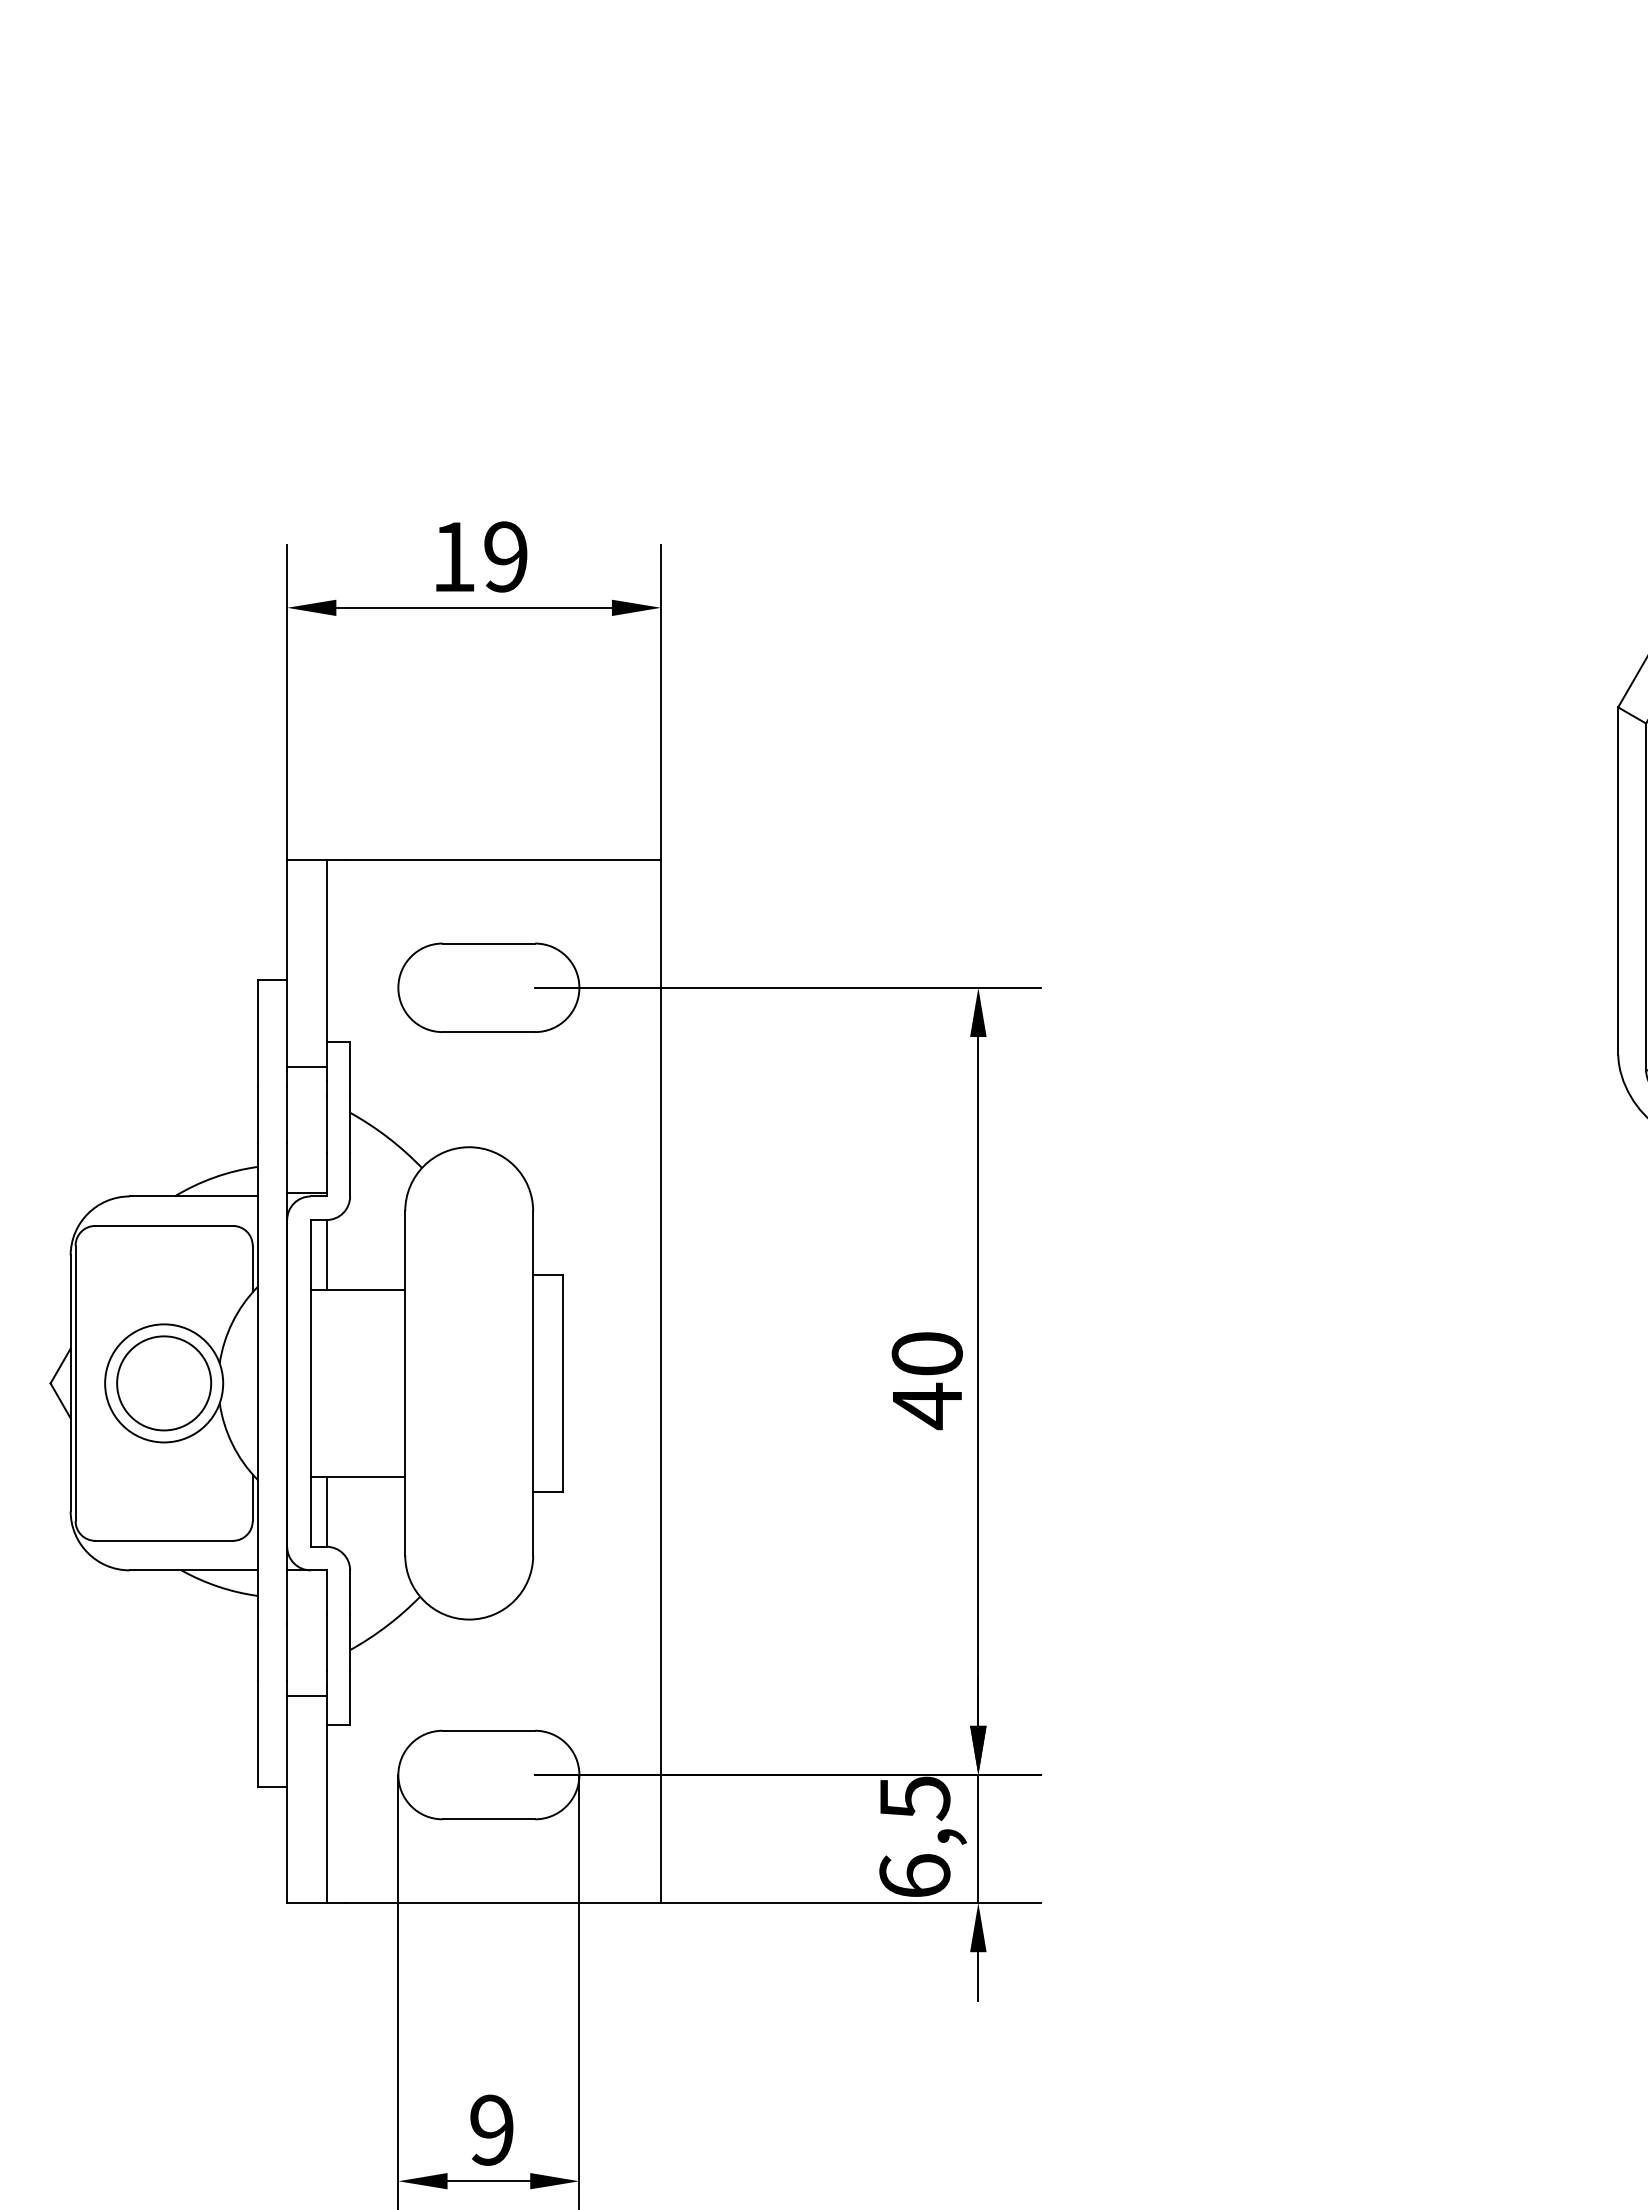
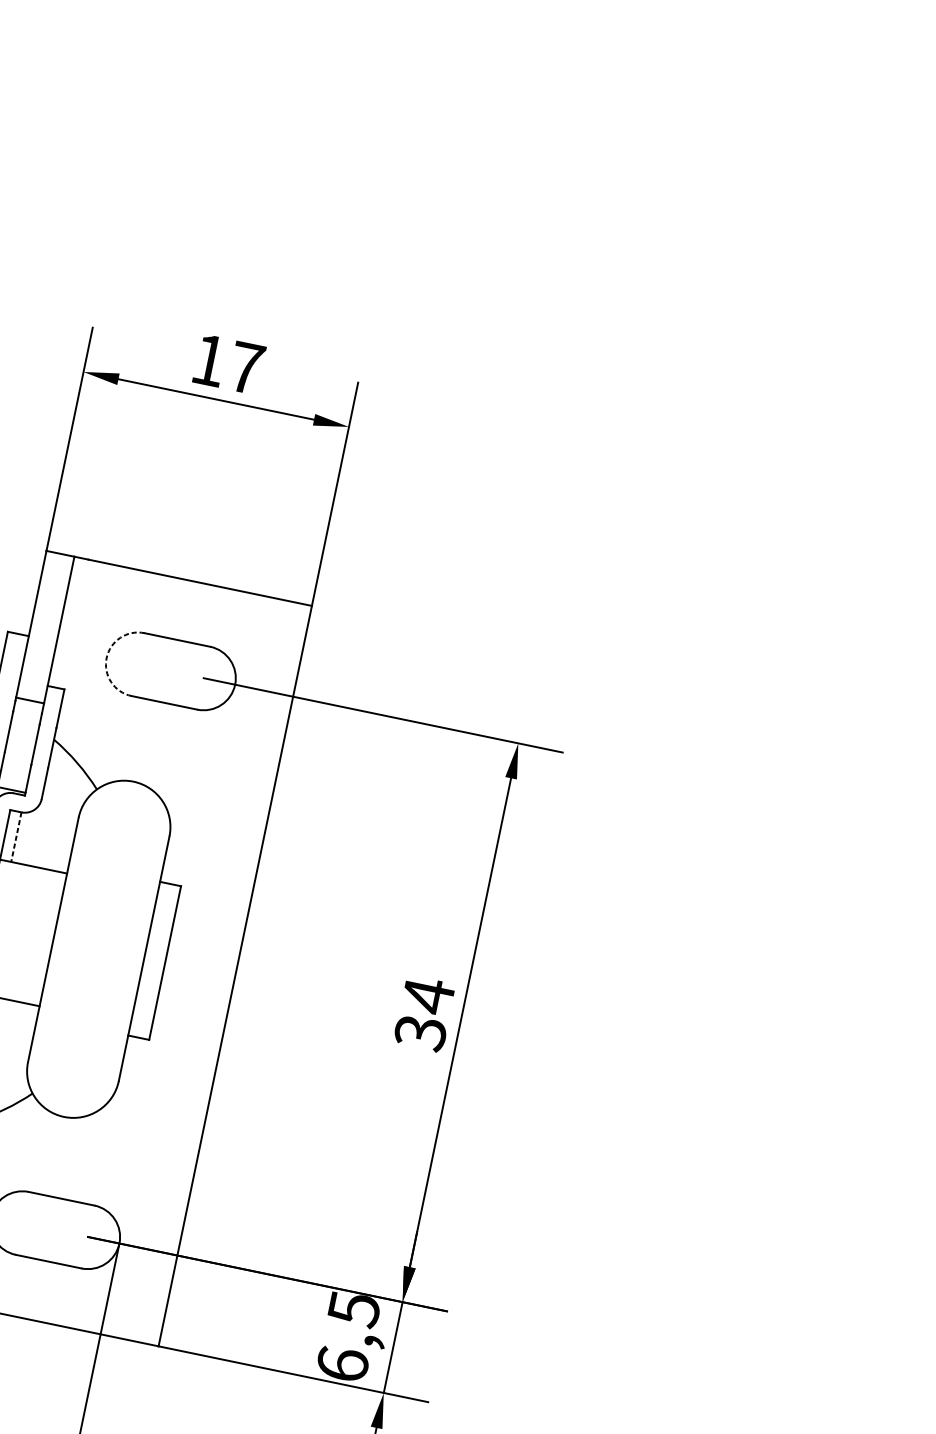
text: (505, 556) -> (246, 367), 19 -> 17
arc: (398, 987) -> (106, 657), solid -> dashed
line: (326, 1254) -> (16, 836), solid -> dashed
text: (926, 1380) -> (423, 1014), 40 -> 34

